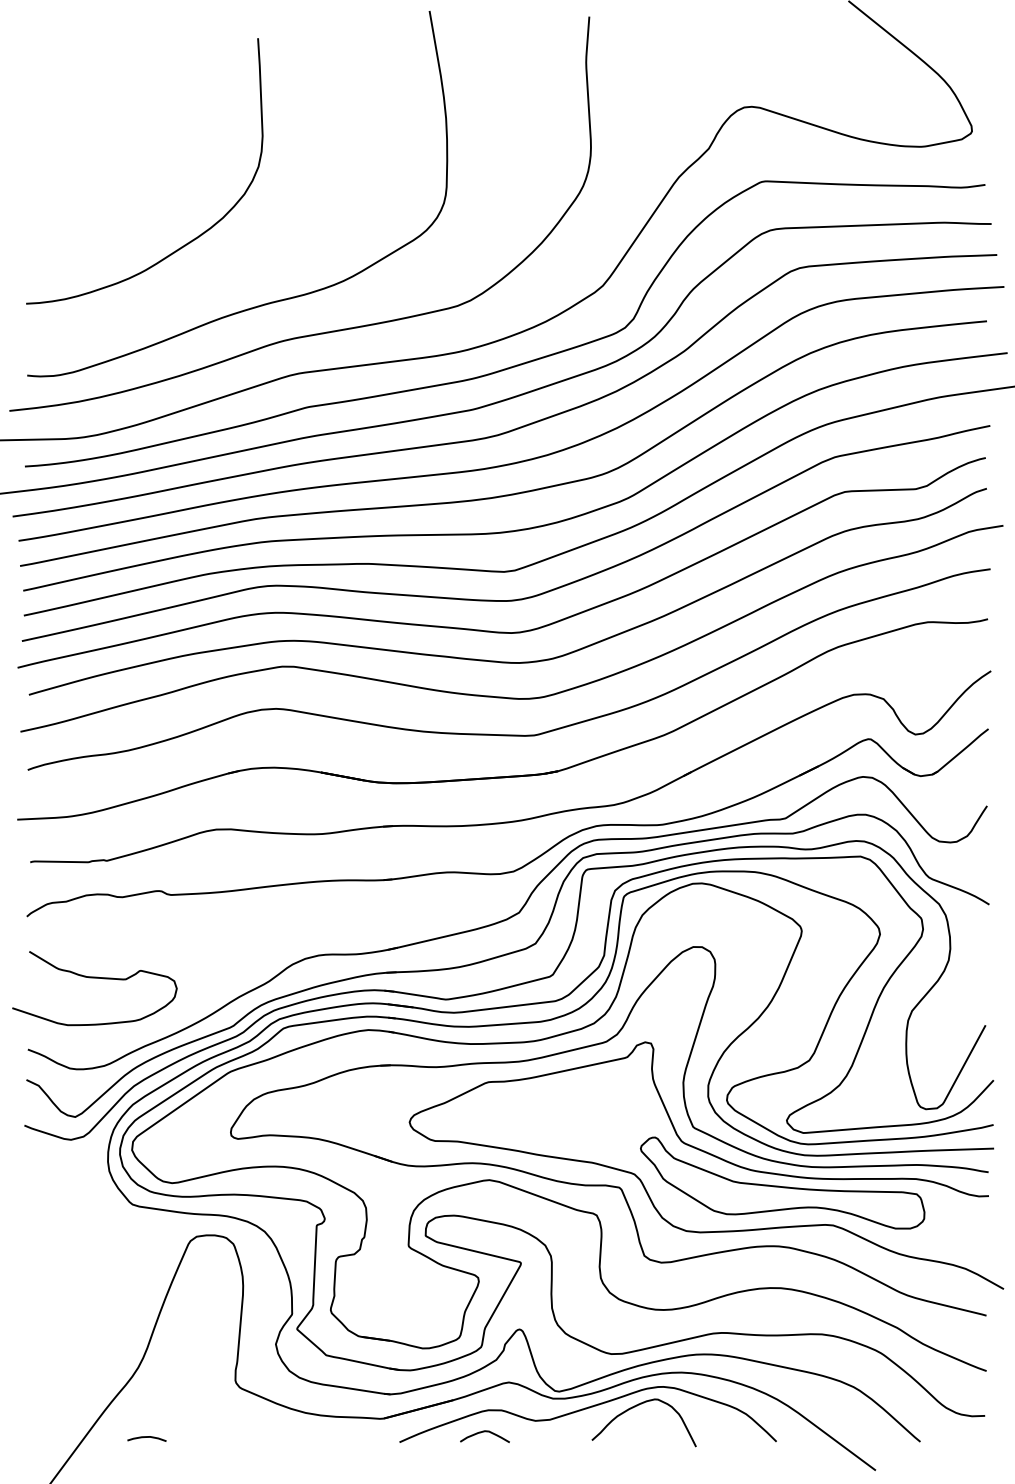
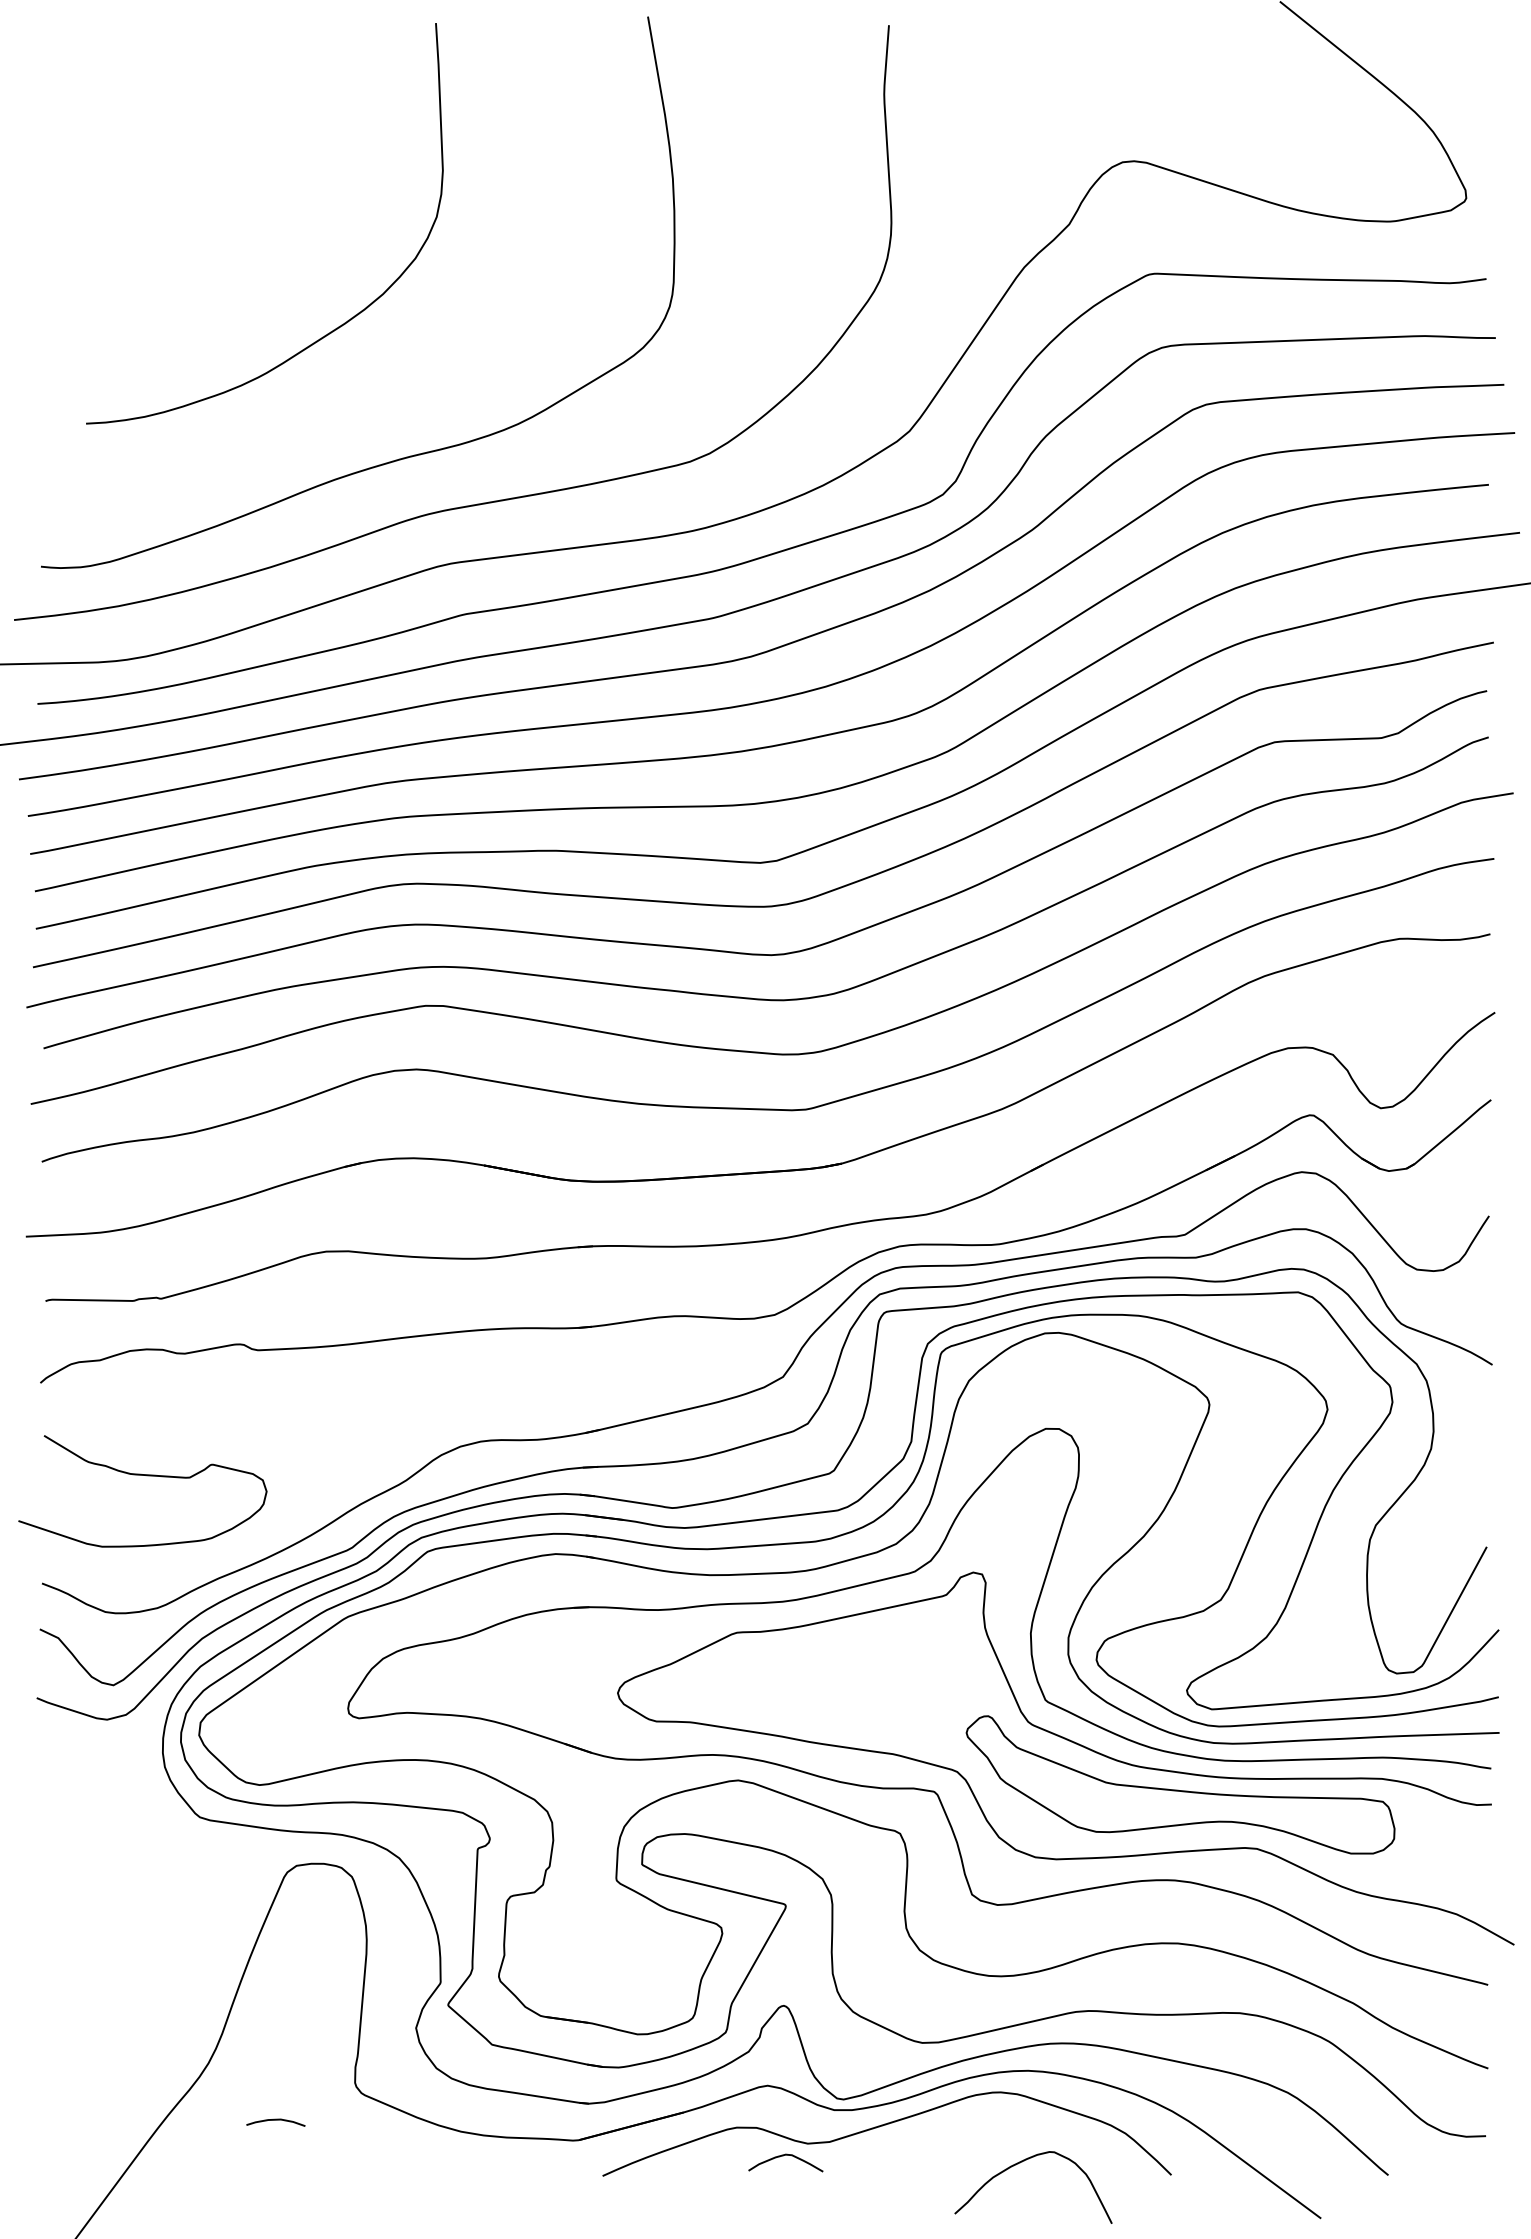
curve: (190, 240) -> (334, 328), moved
curve: (635, 1407) -> (1020, 2164), moved
curve: (484, 1432) -> (785, 2156), moved
curve: (146, 1437) -> (275, 2120), moved

